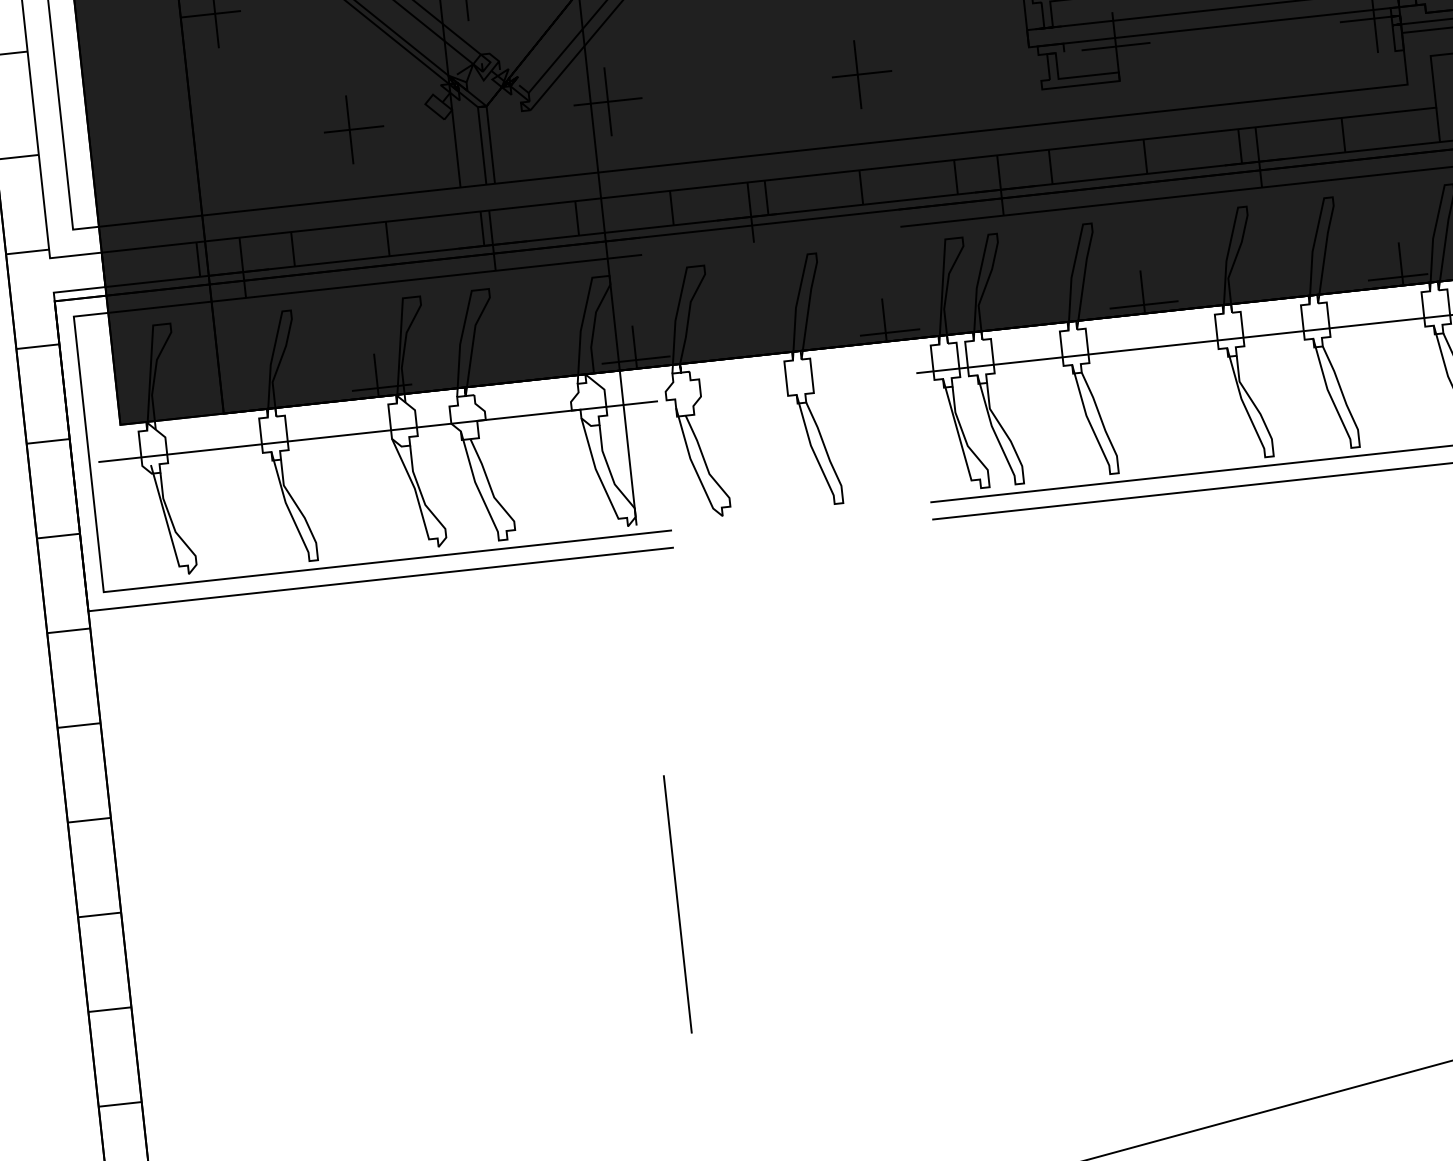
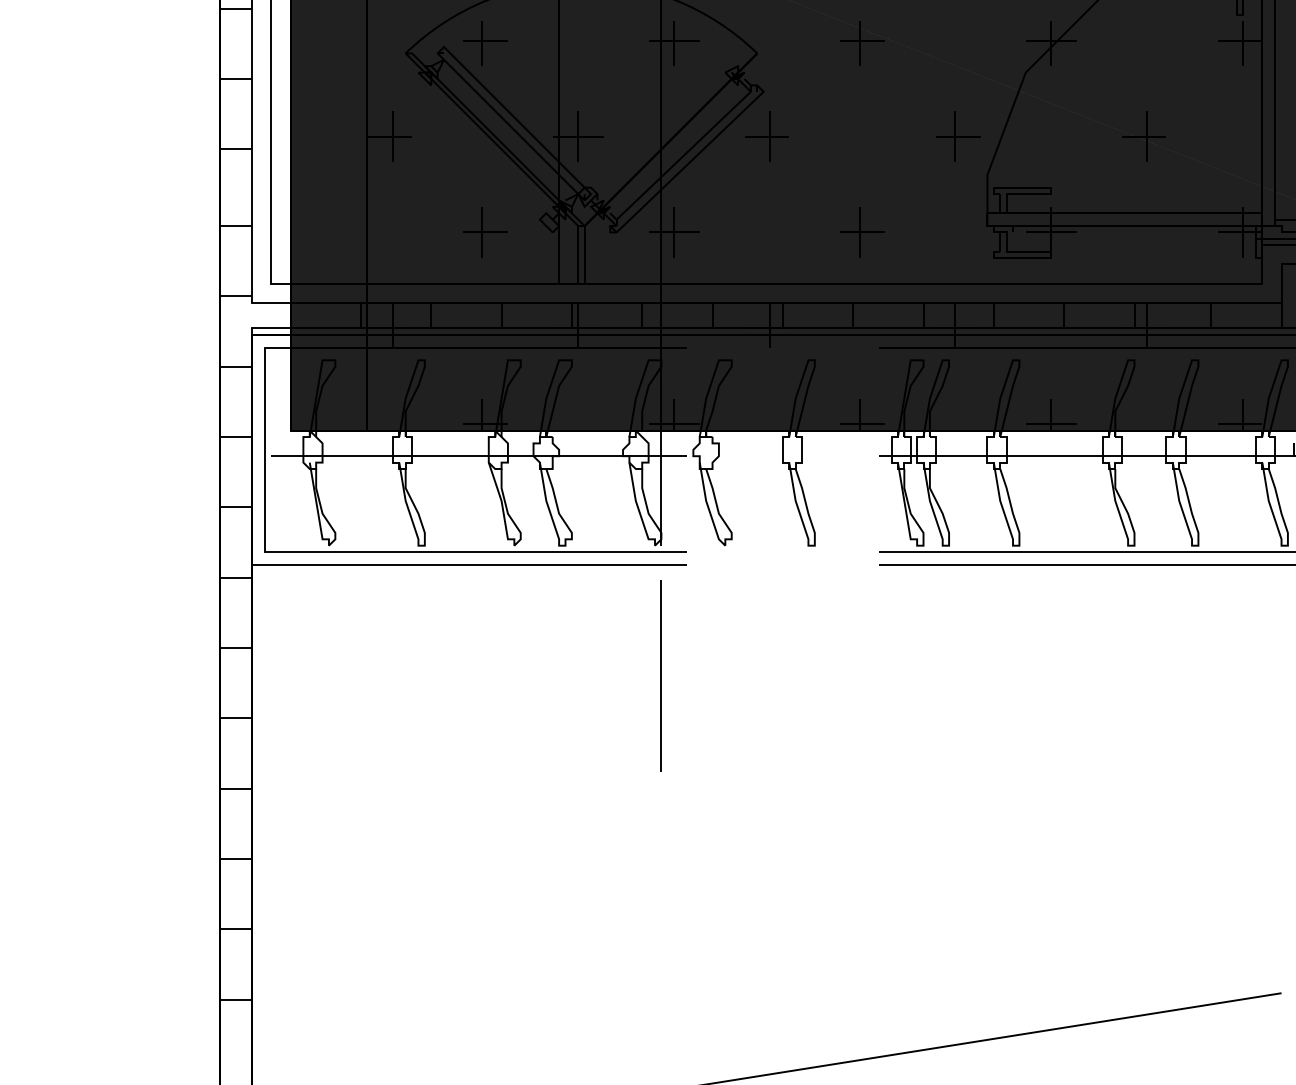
line: (676, 903) -> (660, 675), moved

